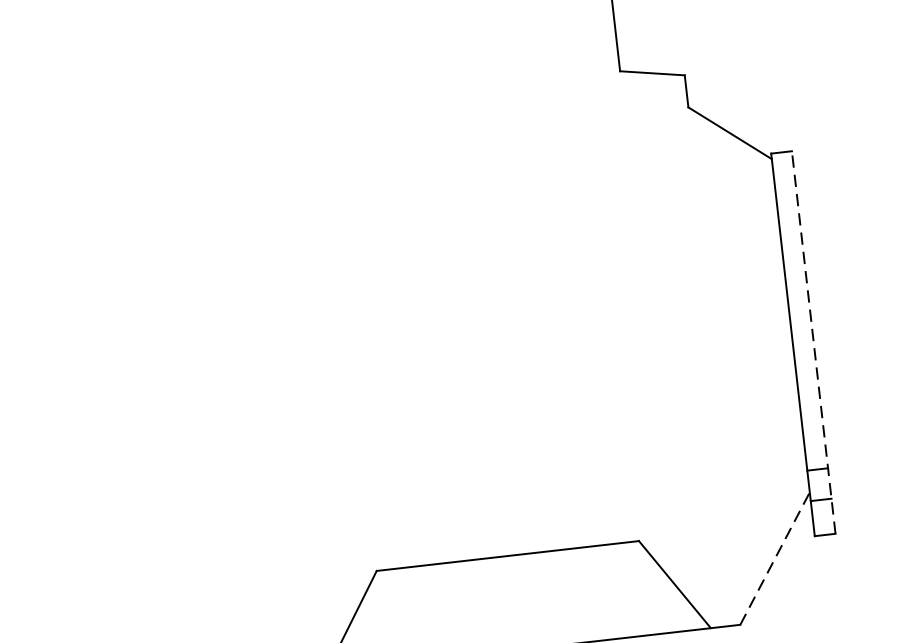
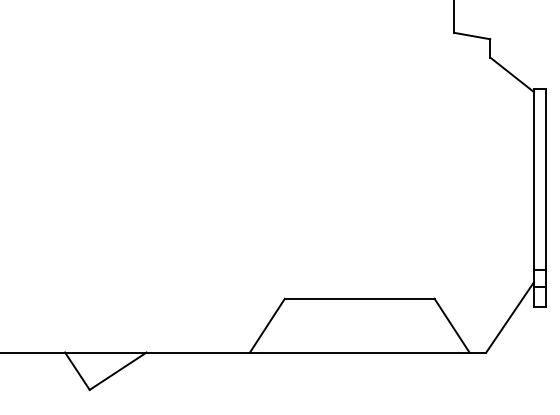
line: (813, 341) -> (545, 197), dashed -> solid
line: (775, 558) -> (510, 317), dashed -> solid

